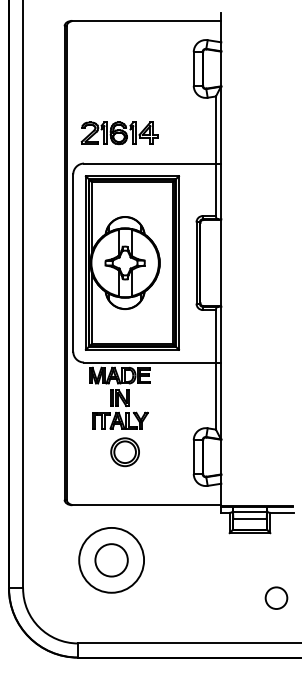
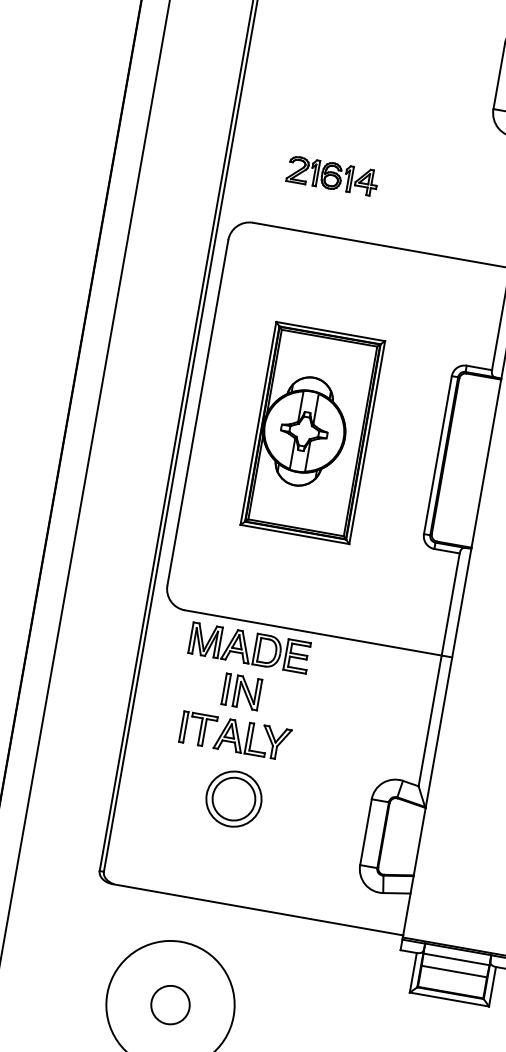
part: (119, 133) -> (332, 176), size x0.6
part: (131, 262) -> (311, 431), size x0.6
circle: (111, 560) -> (170, 1005), size x0.6

